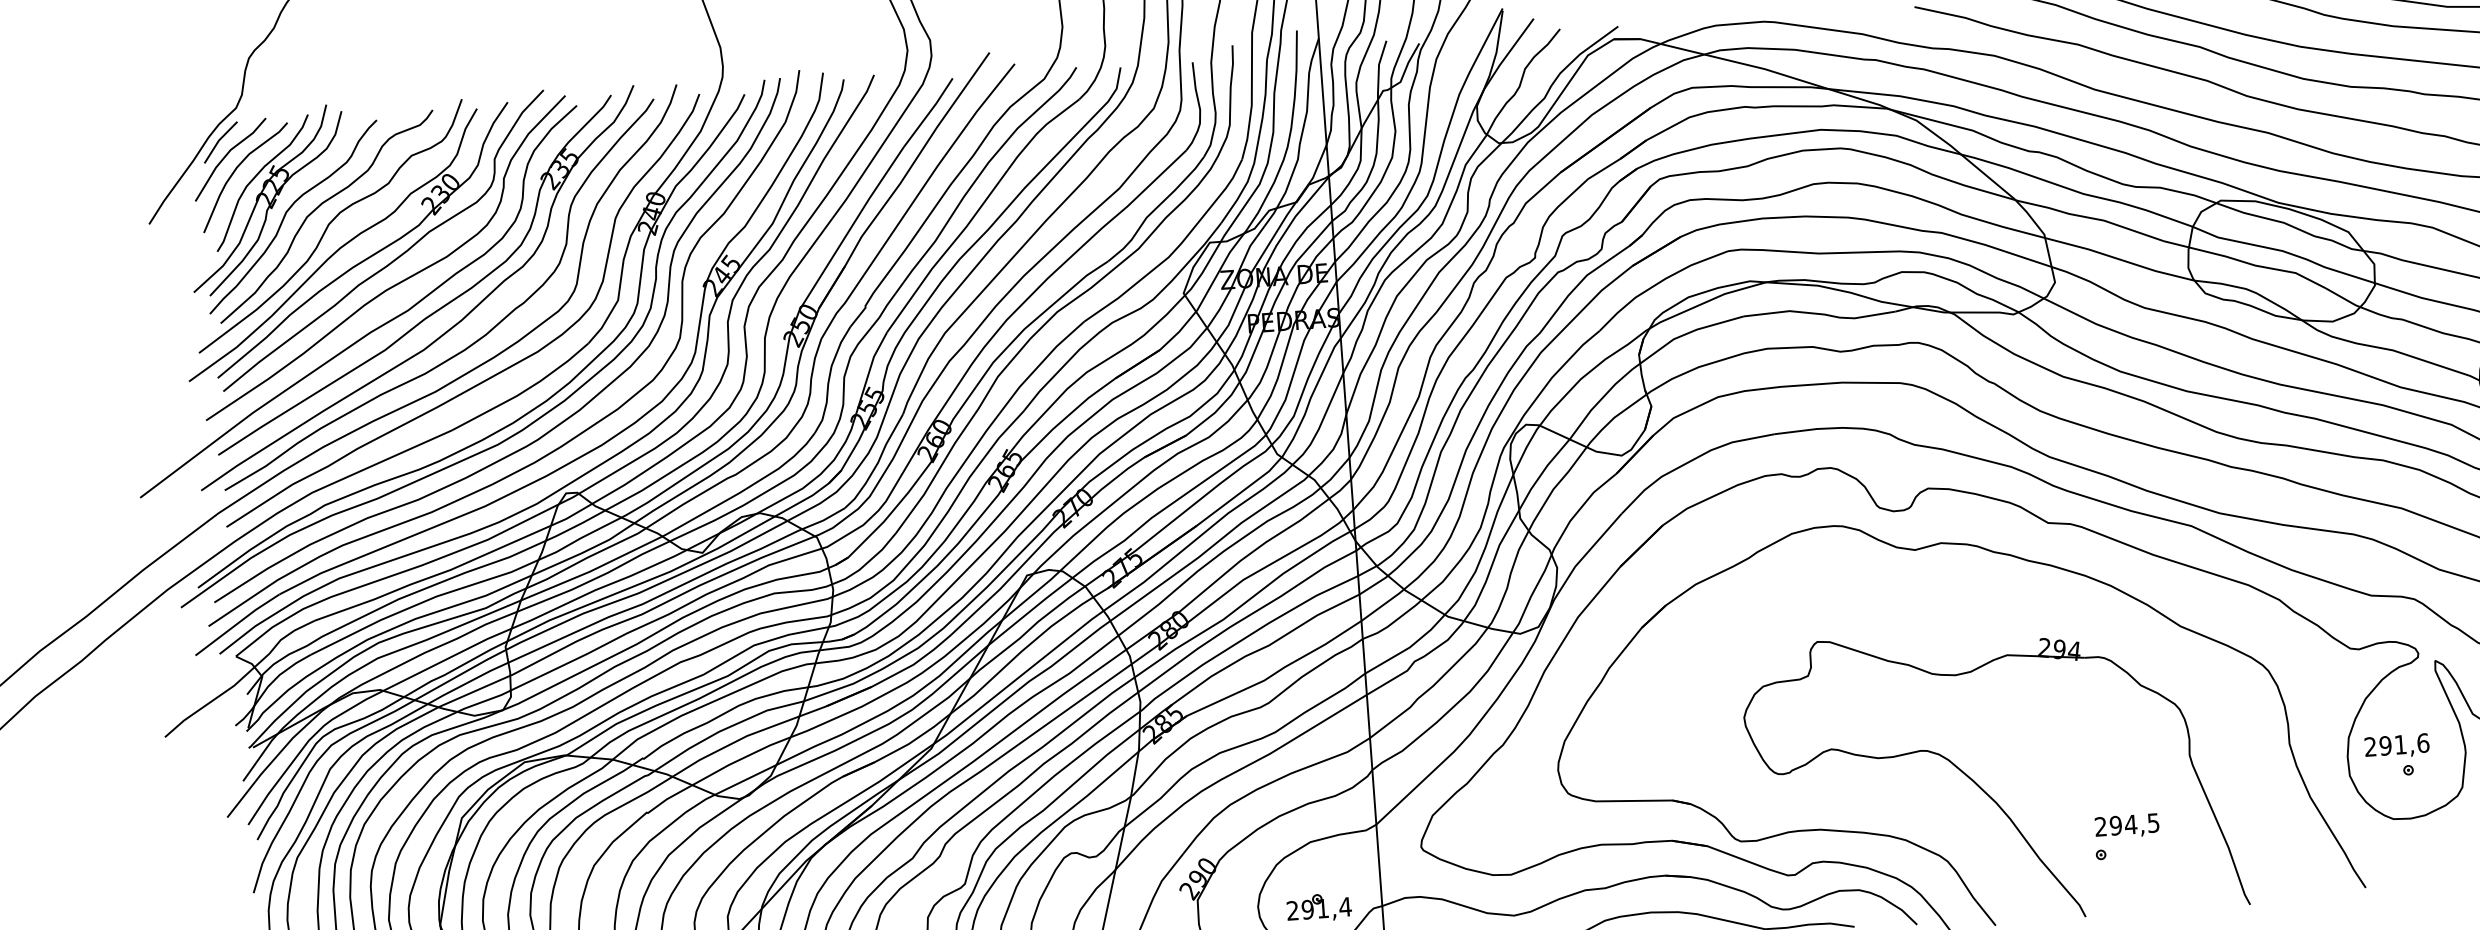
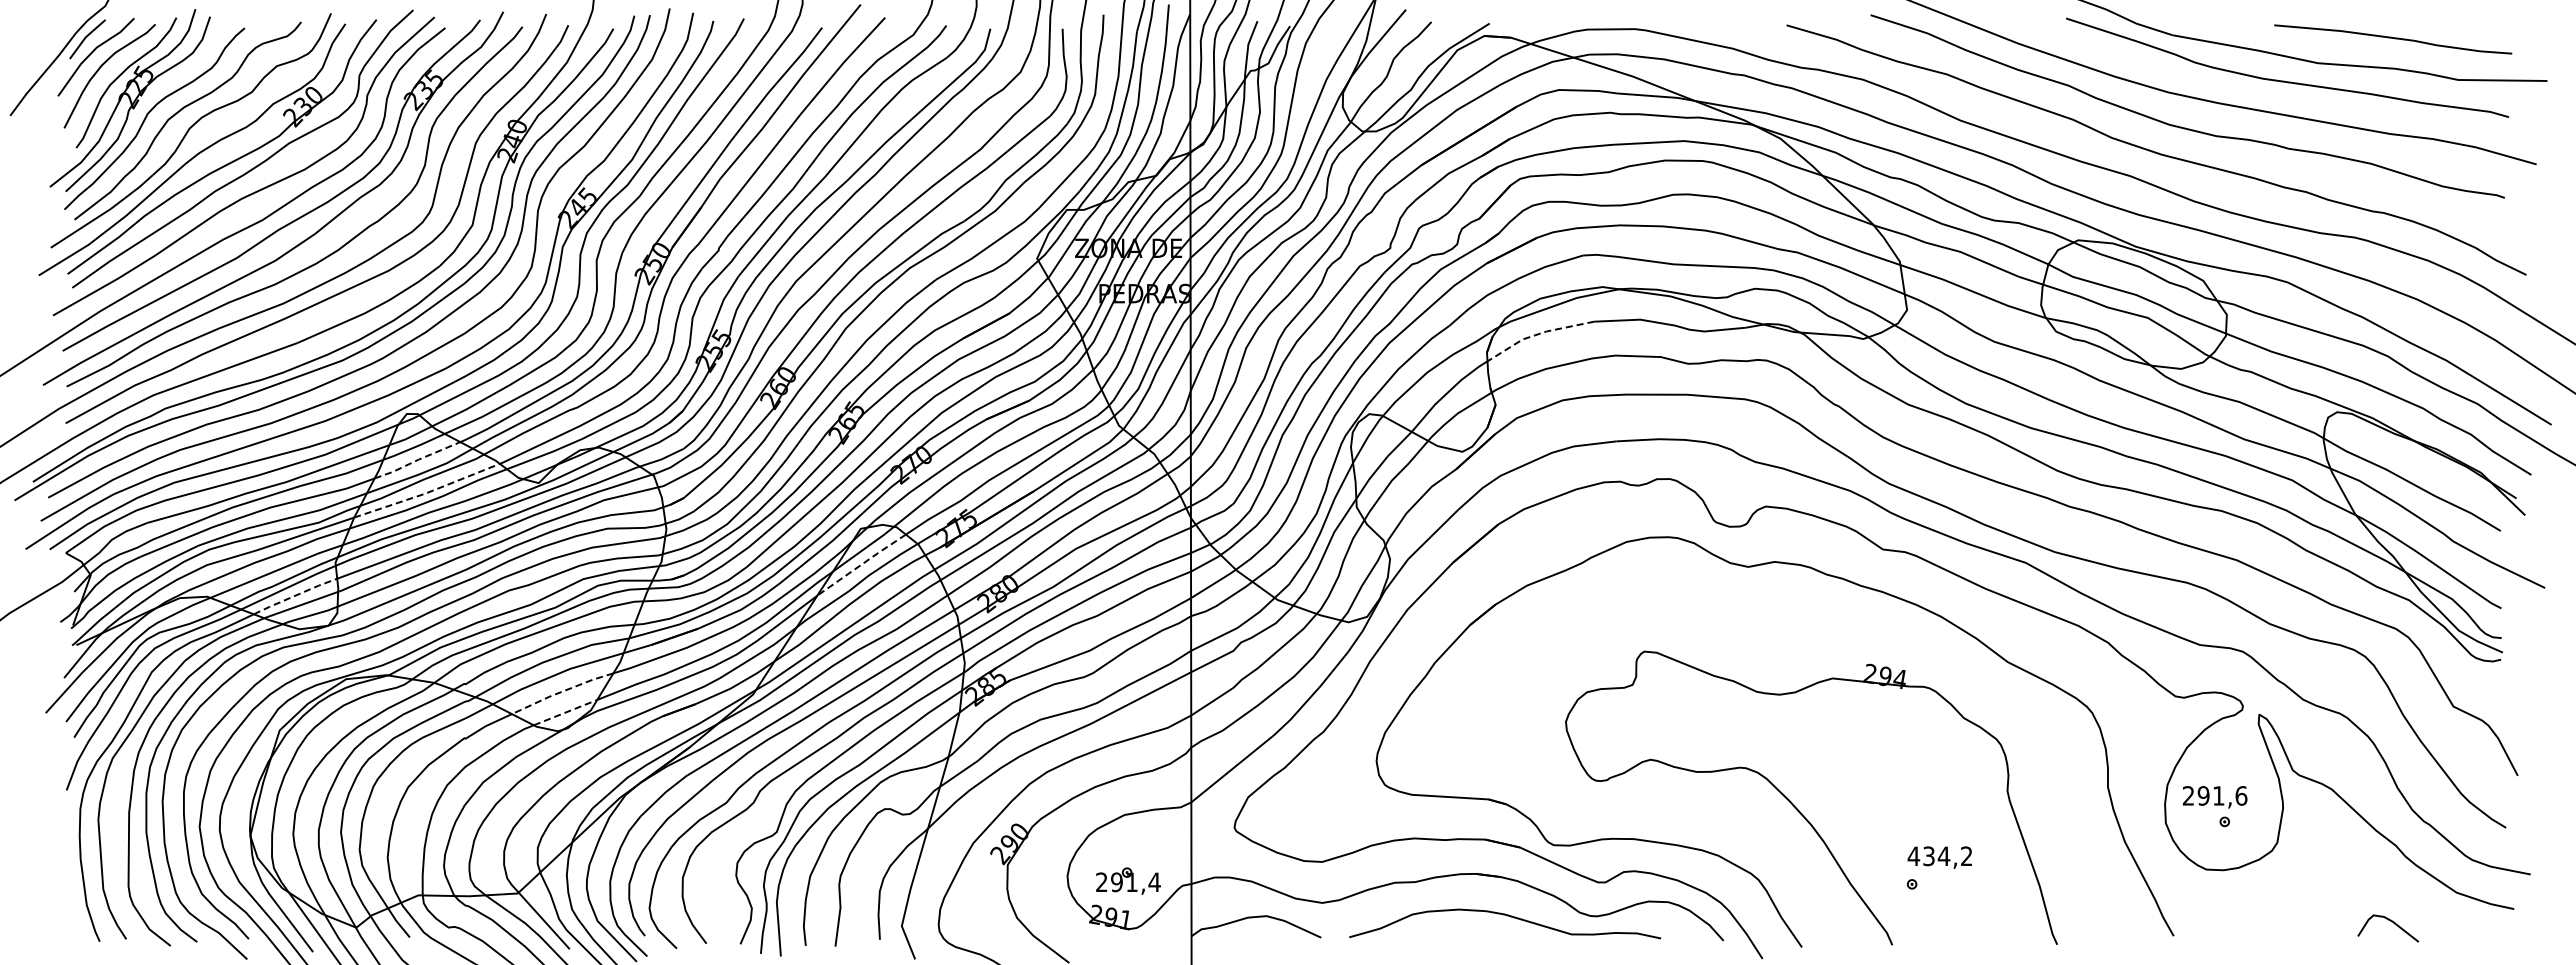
line: (1688, 333) -> (1537, 334), solid -> dashed
line: (580, 539) -> (417, 460), solid -> dashed
line: (592, 570) -> (427, 492), solid -> dashed
line: (1029, 612) -> (860, 565), solid -> dashed
line: (466, 682) -> (294, 595), solid -> dashed
line: (740, 759) -> (561, 691), solid -> dashed
line: (745, 779) -> (565, 712), solid -> dashed
text: (2126, 825) -> (1939, 856), 294,5 -> 434,2

